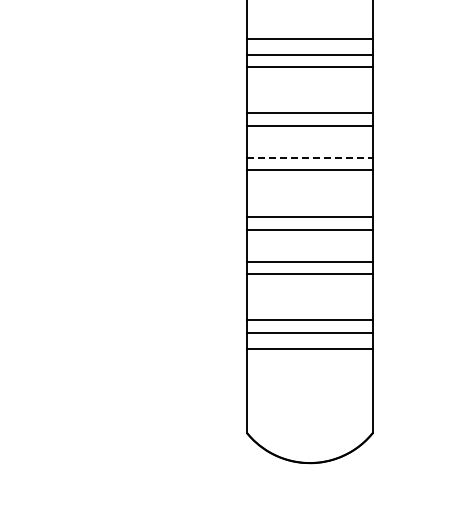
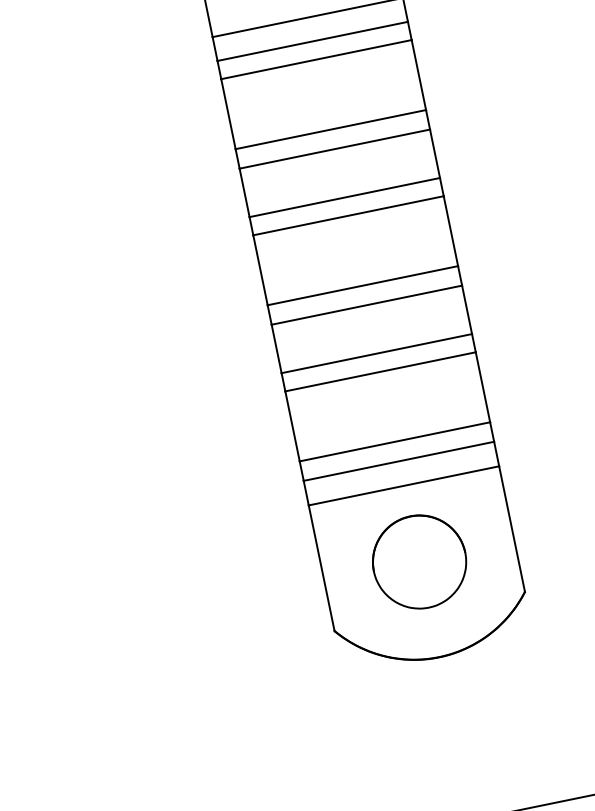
line: (310, 158) -> (345, 197), dashed -> solid
part: (309, 399) -> (418, 561), added

